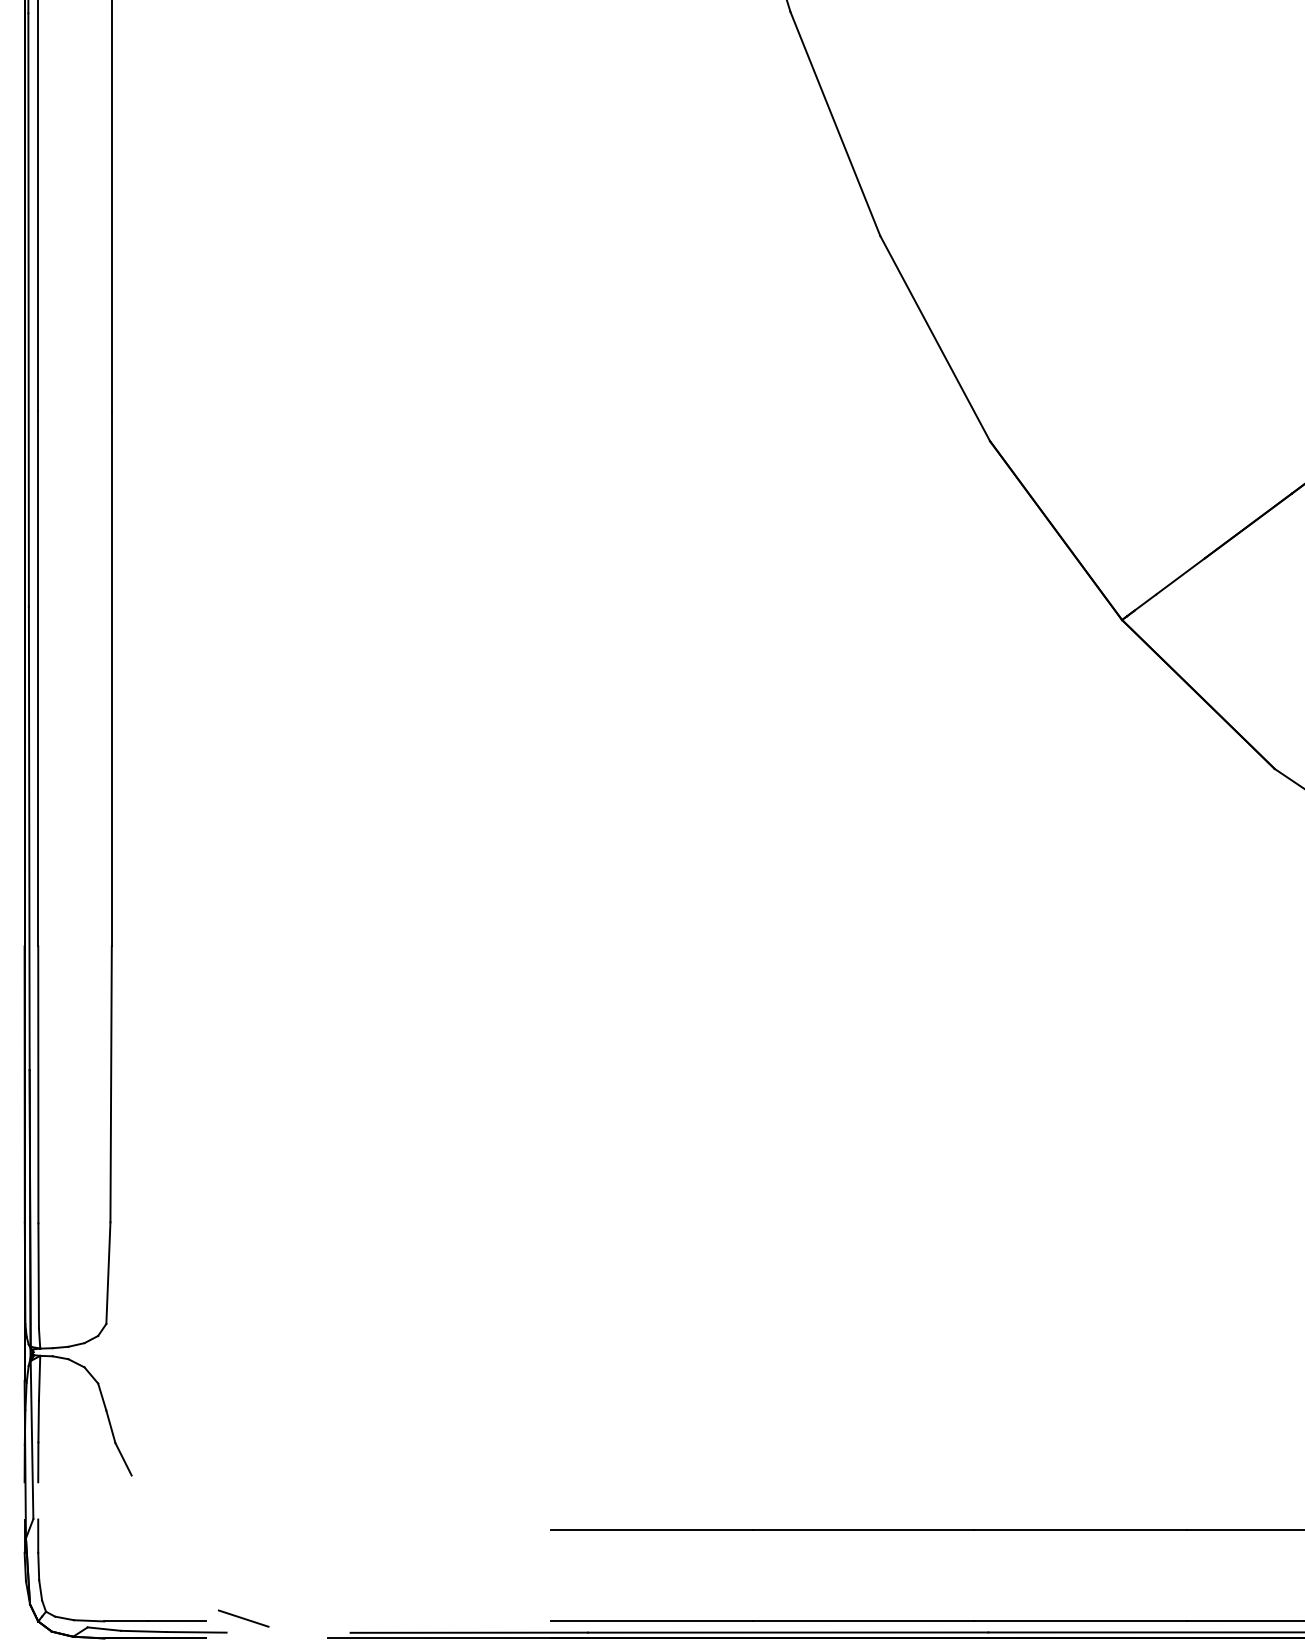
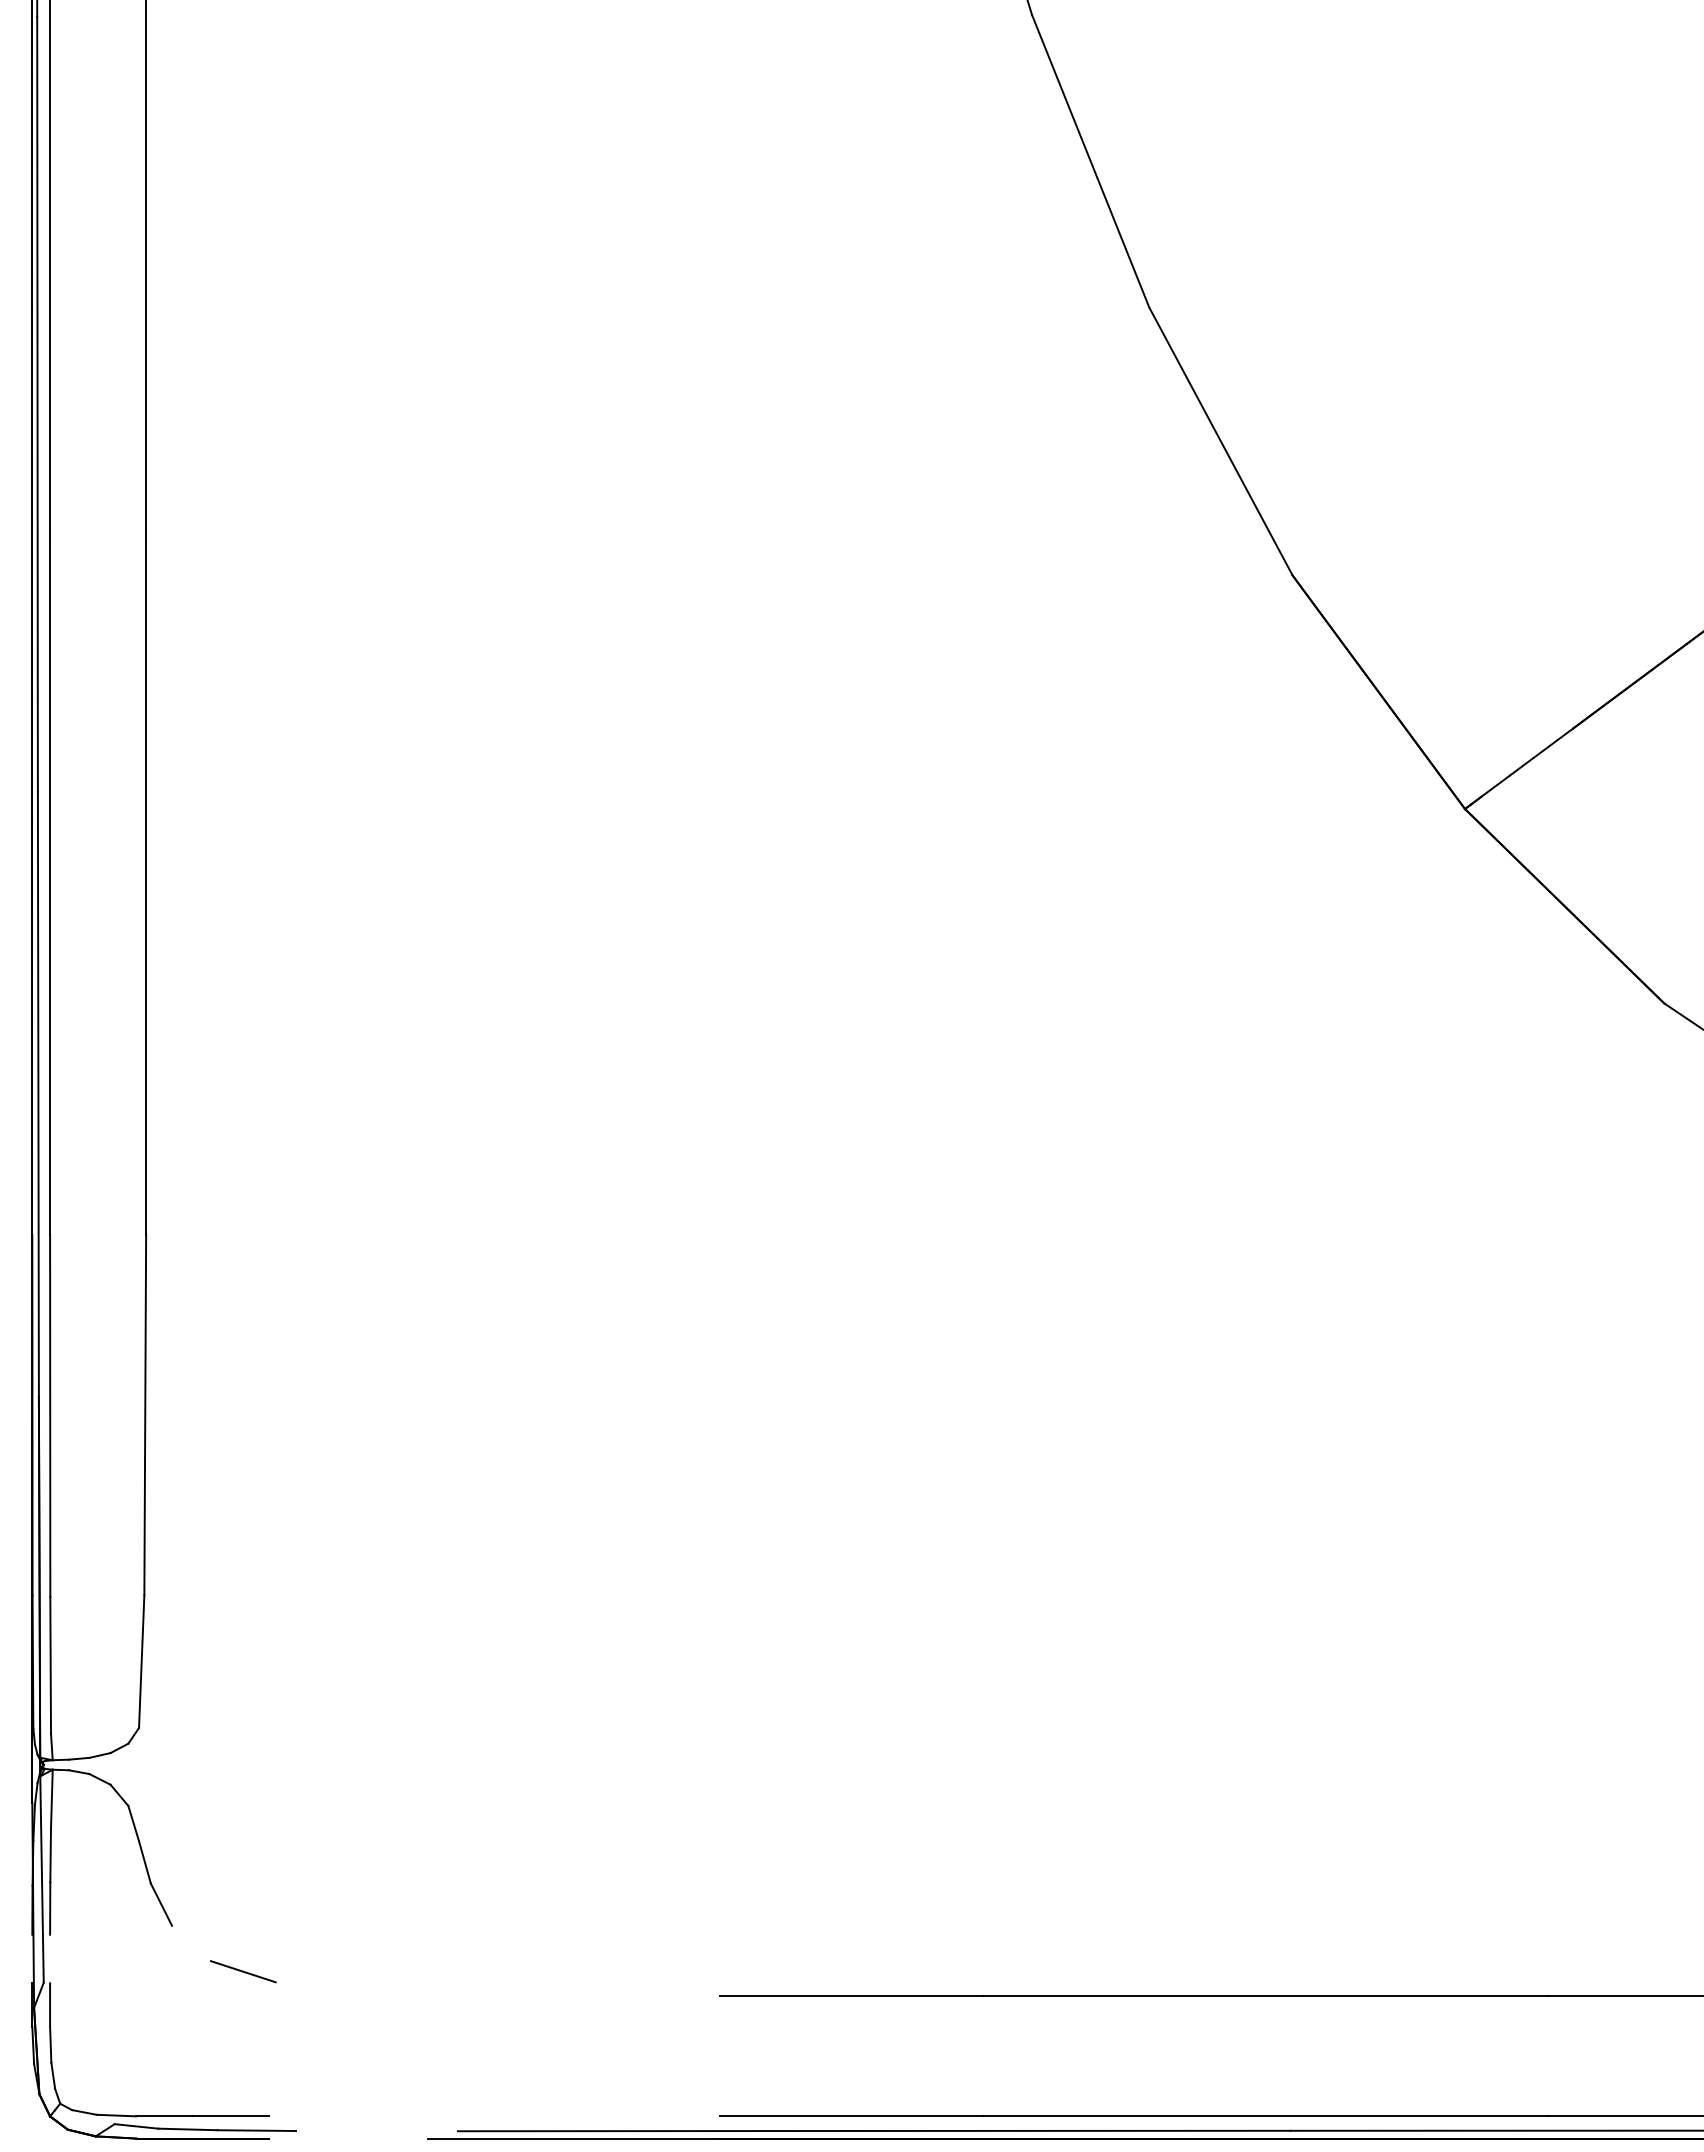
line: (243, 1618) -> (243, 1971), moved

